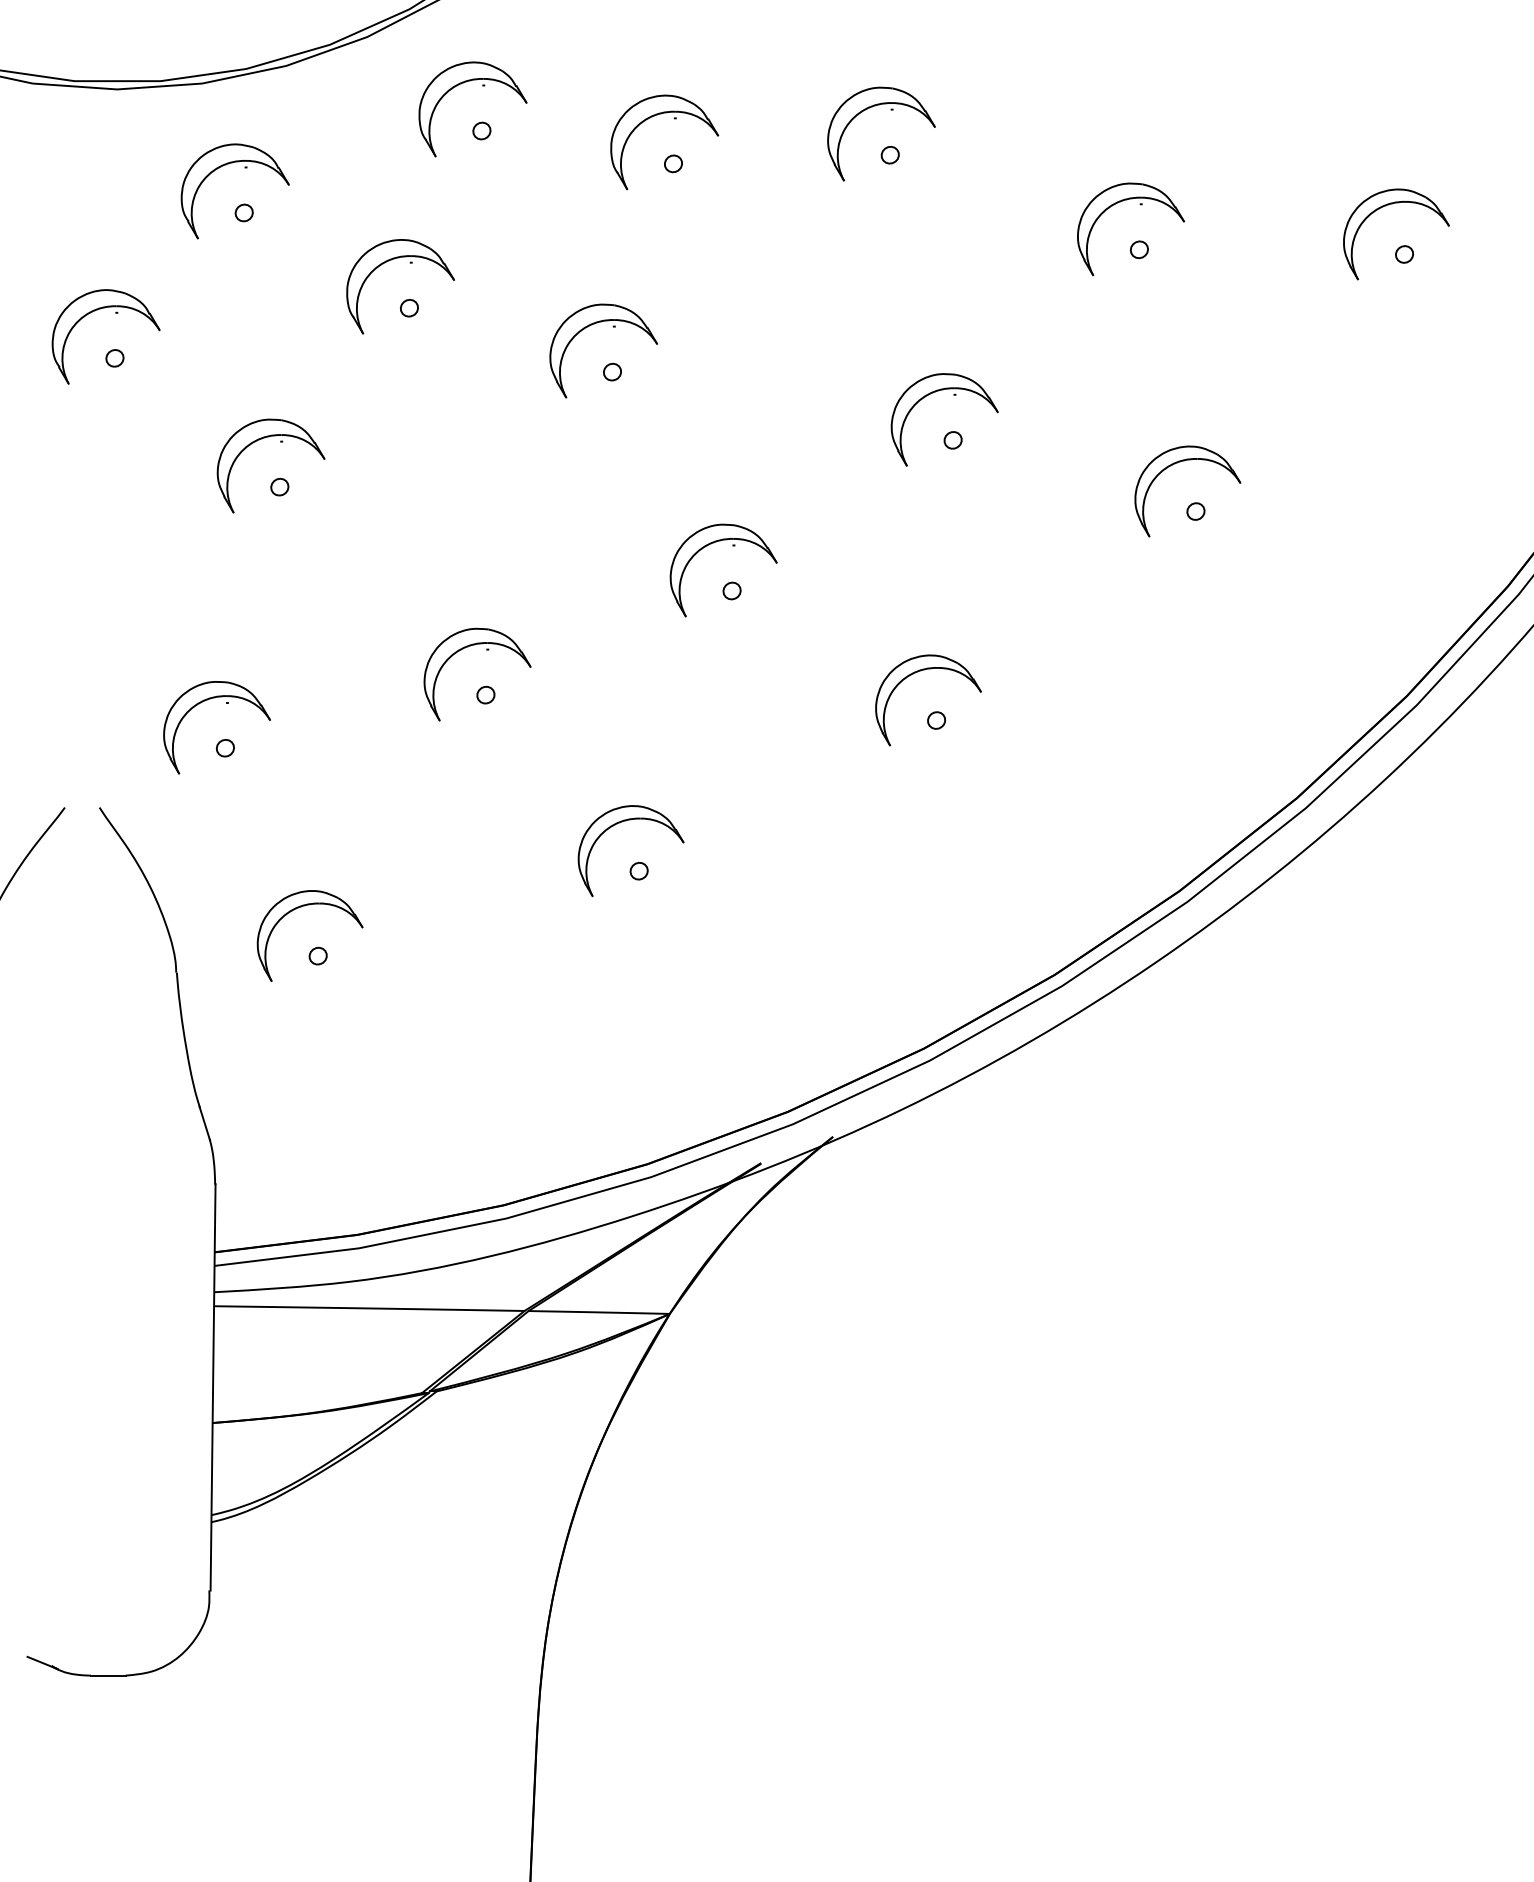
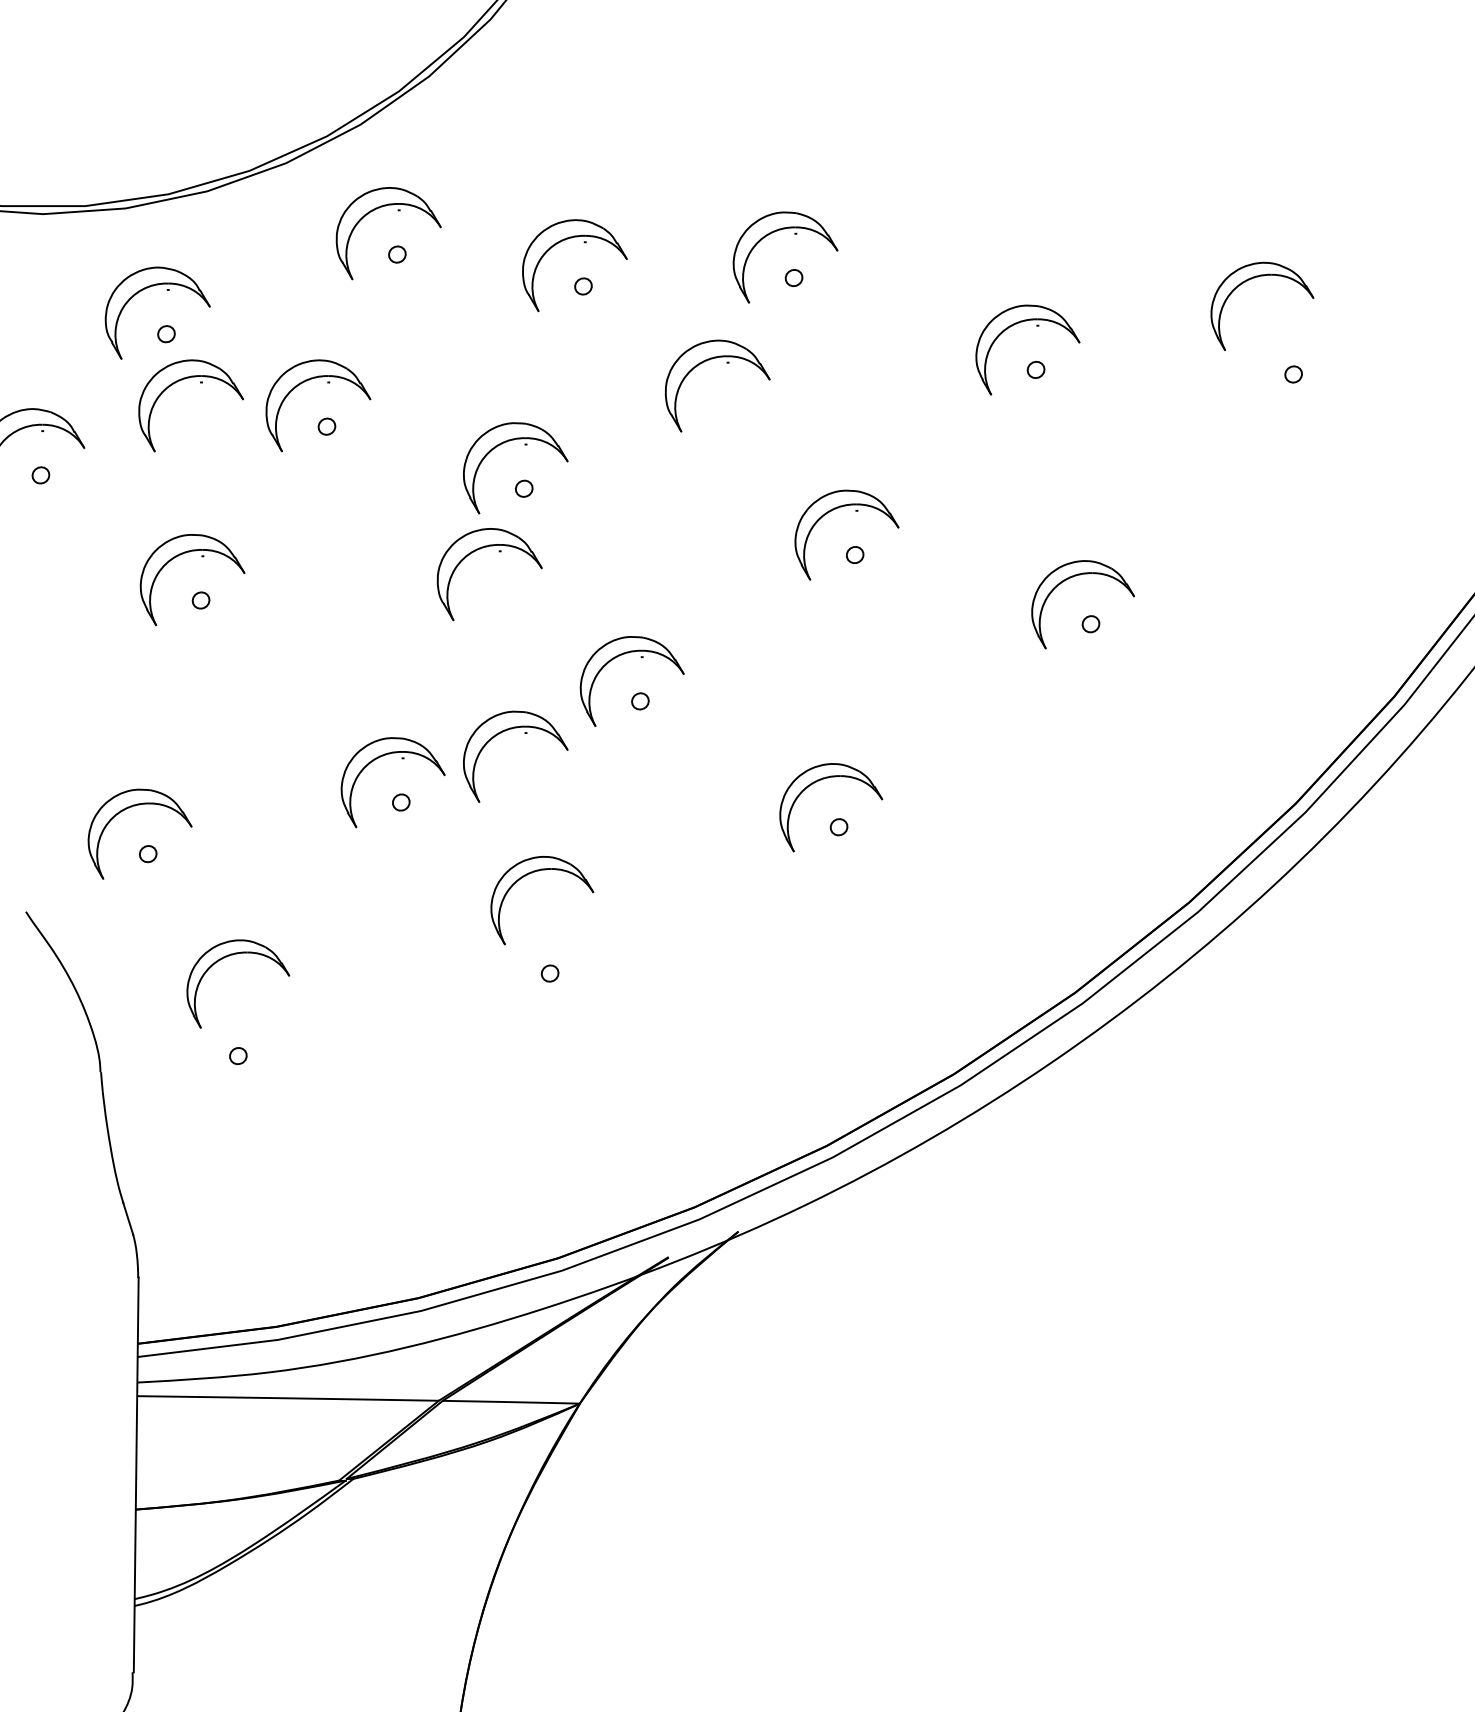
part: (1383, 207) -> (1249, 280), moved
part: (821, 243) -> (727, 363), added
part: (278, 263) -> (199, 383), added
part: (586, 437) -> (498, 552), added
part: (613, 624) -> (525, 733), added
part: (617, 824) -> (529, 874), moved
part: (296, 909) -> (225, 958), moved

